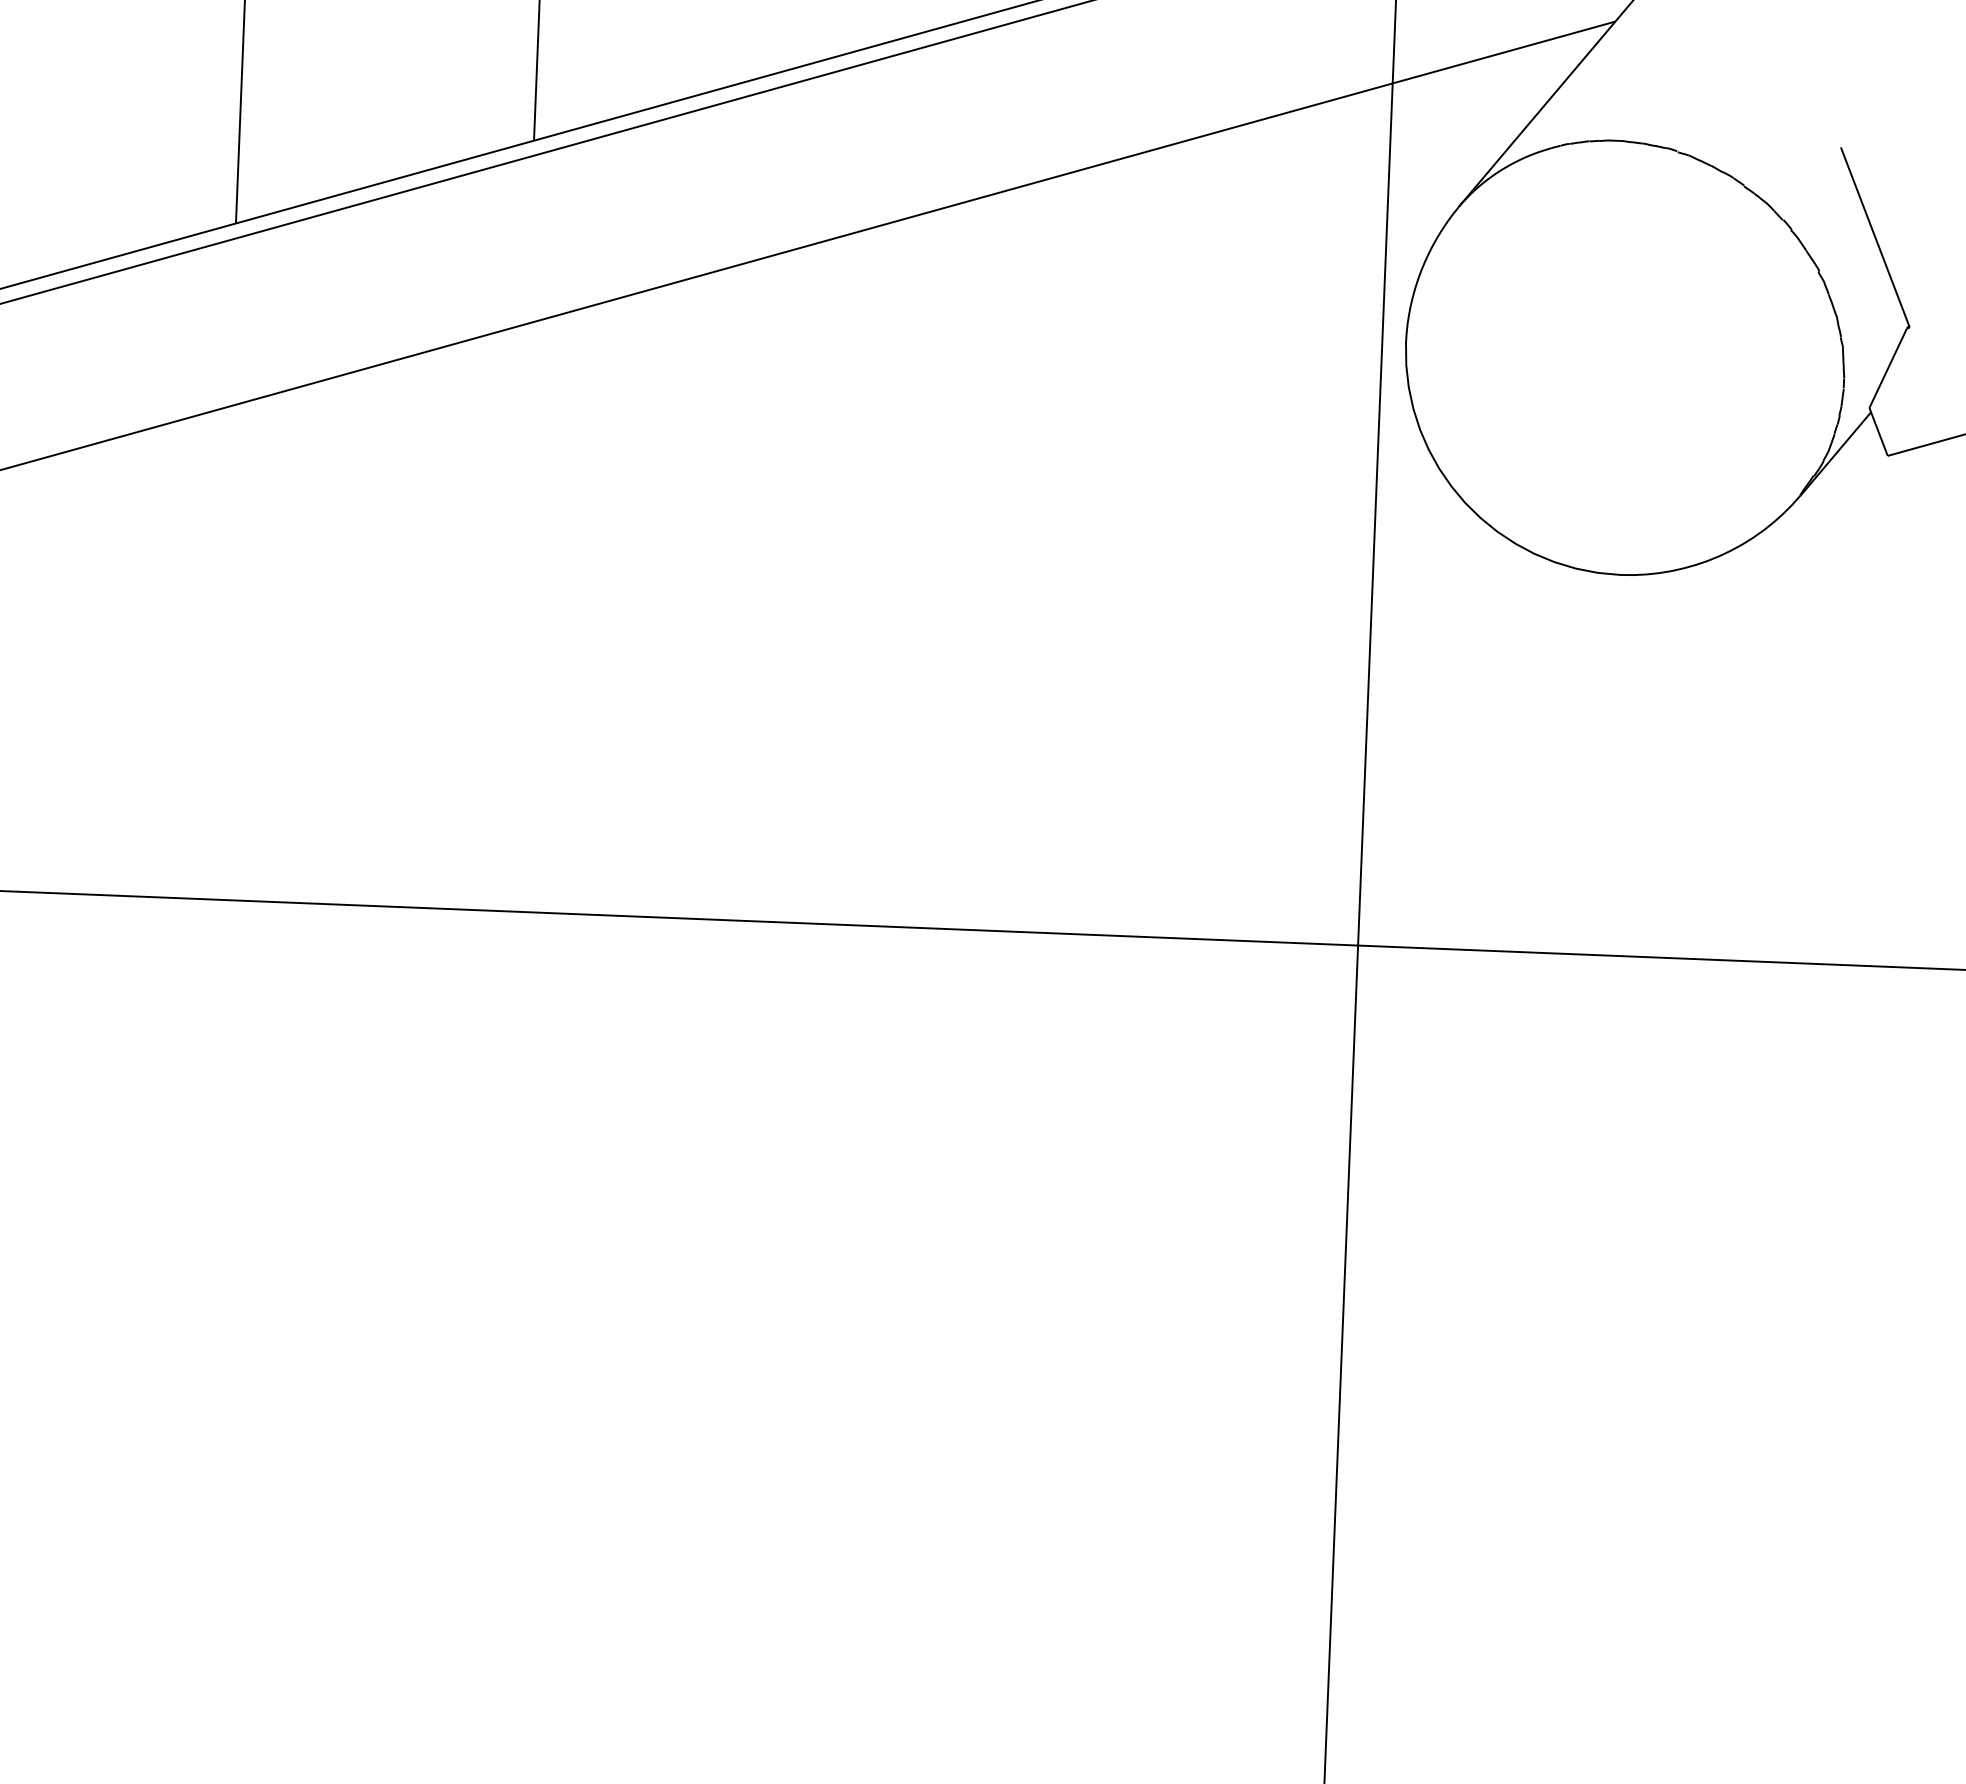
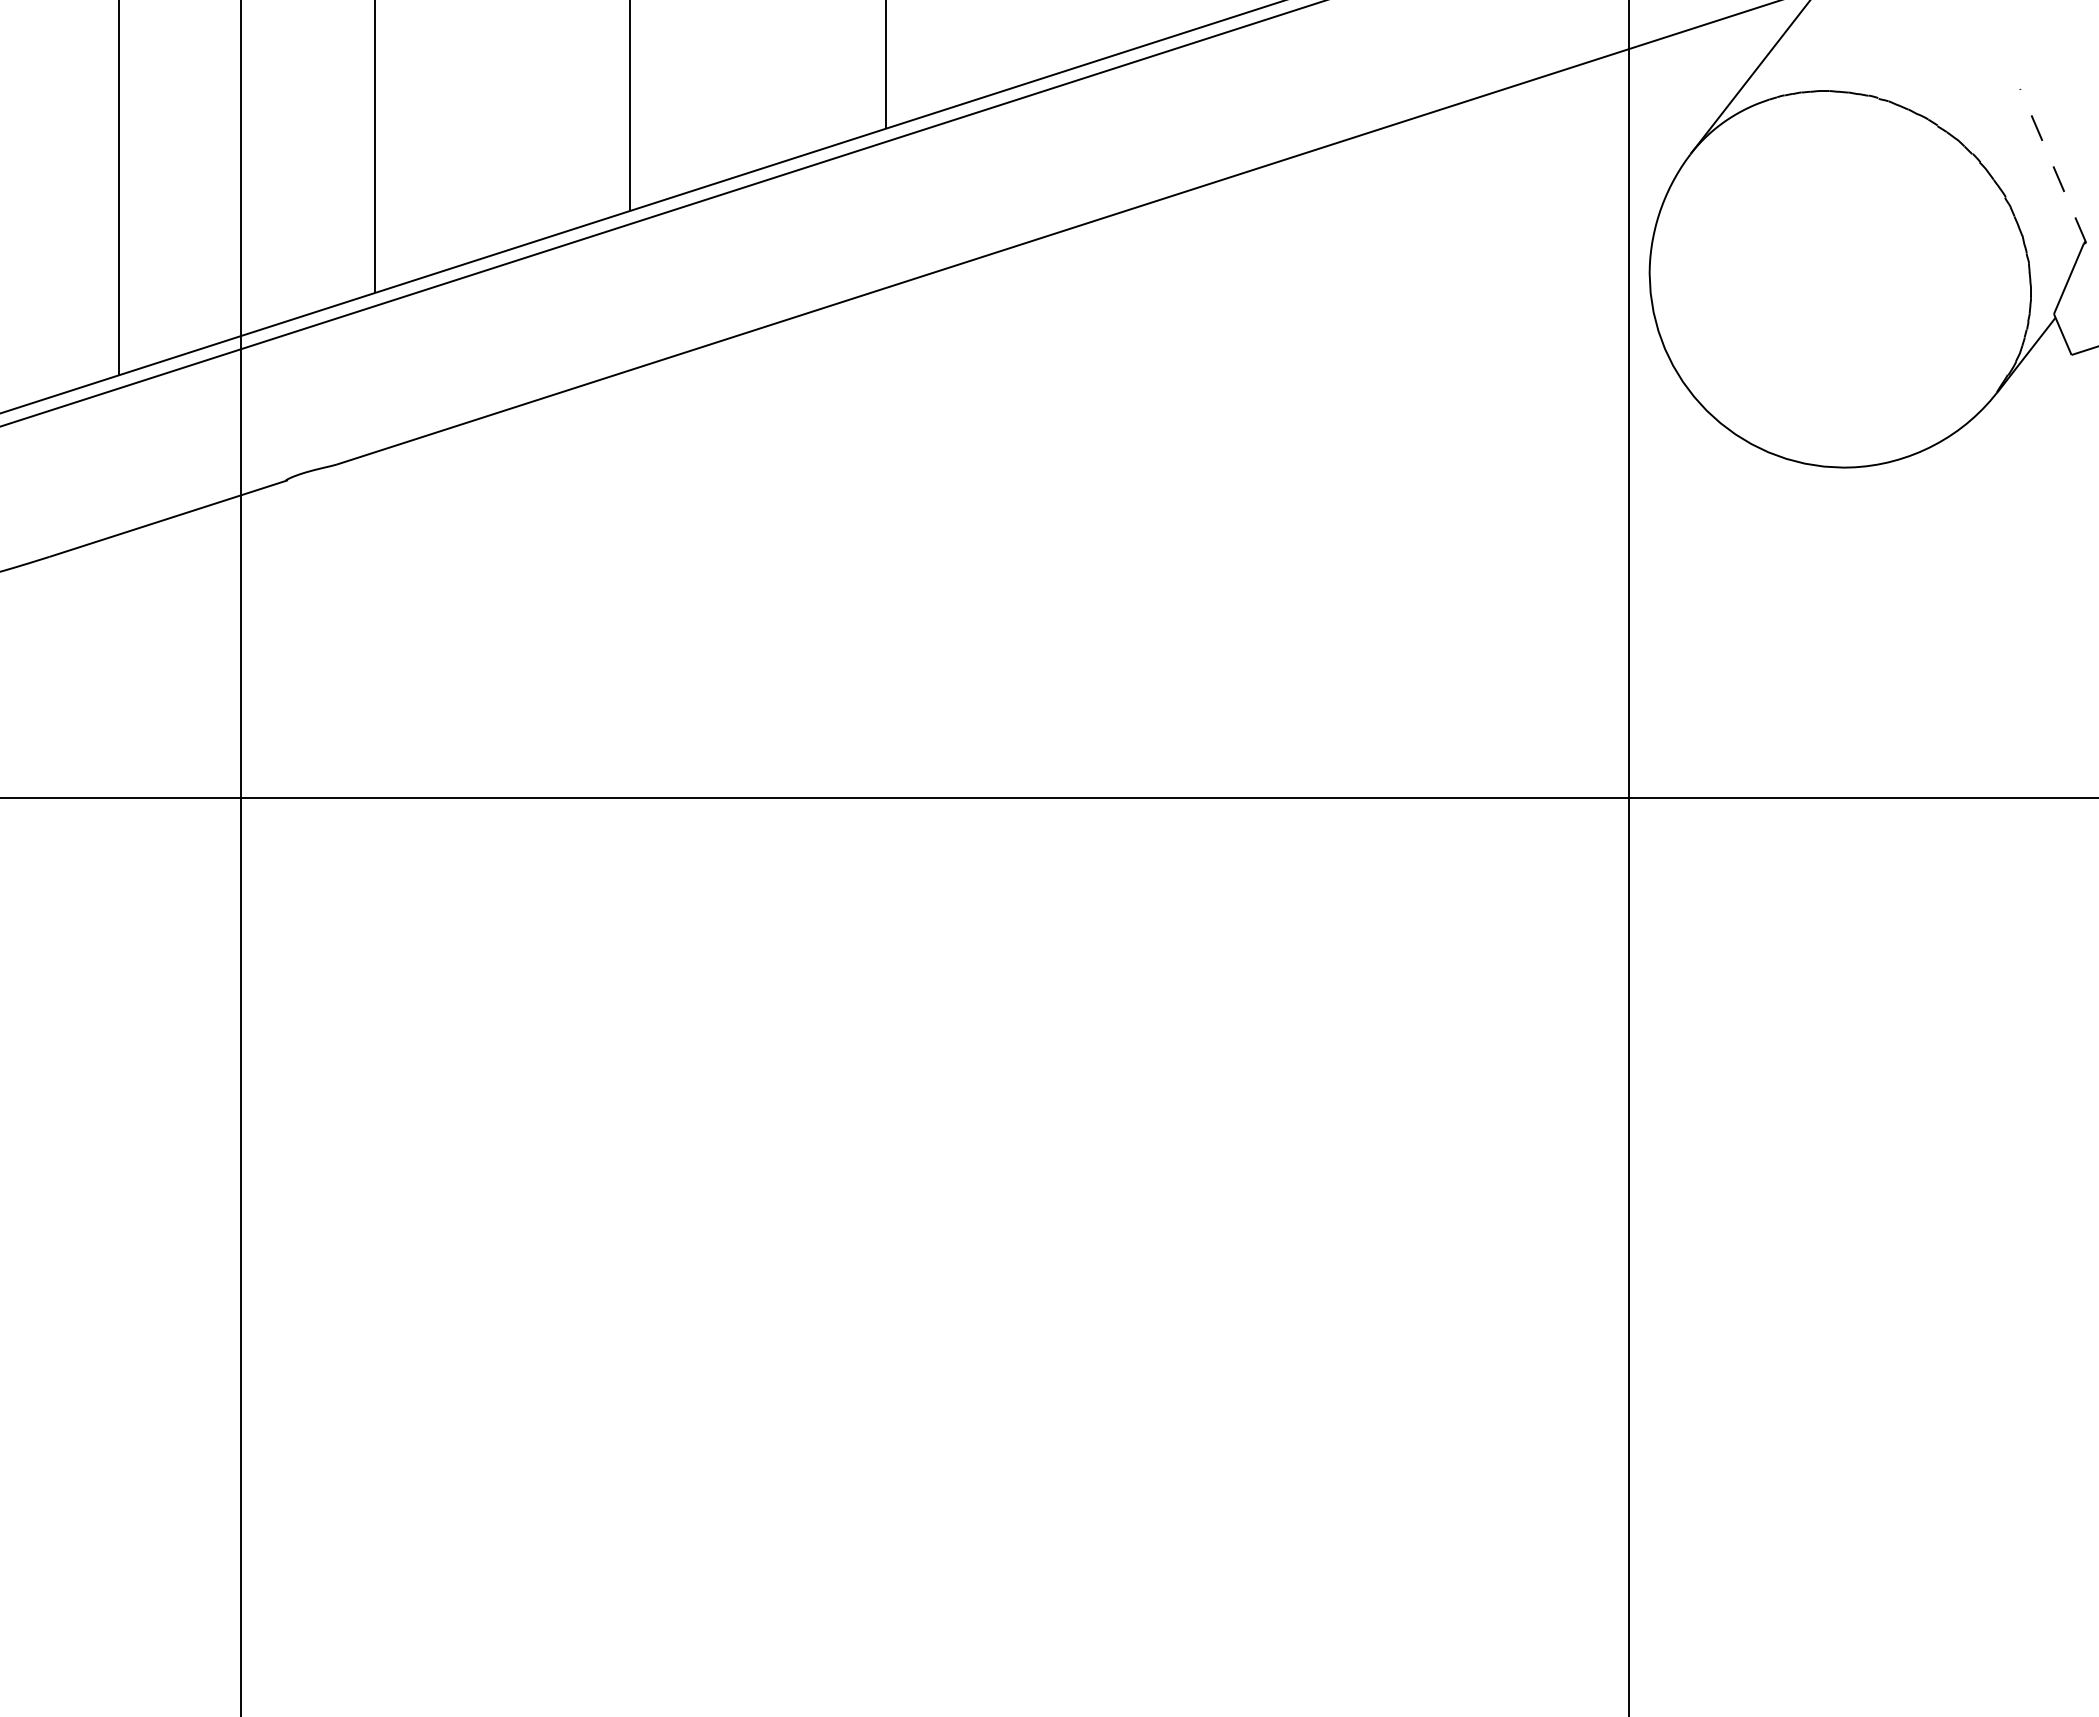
line: (1875, 236) -> (2053, 165), solid -> dashed

